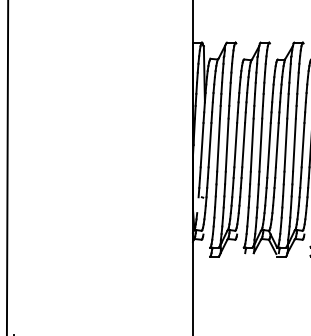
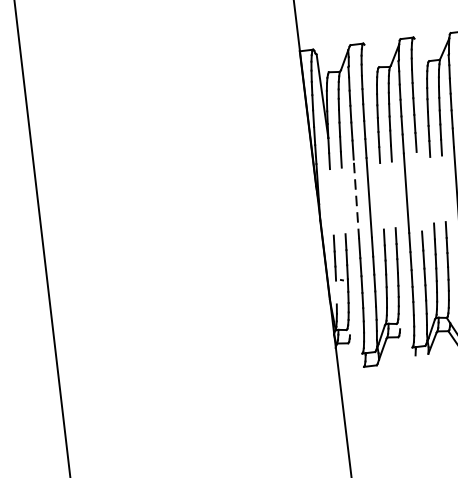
line: (201, 144) -> (330, 201), removed
line: (209, 144) -> (342, 200), removed
line: (235, 144) -> (381, 195), removed
line: (243, 144) -> (393, 193), removed
line: (260, 144) -> (418, 190), removed
line: (269, 144) -> (432, 189), removed
line: (276, 144) -> (442, 187), removed
line: (218, 145) -> (356, 199), solid -> dashed

